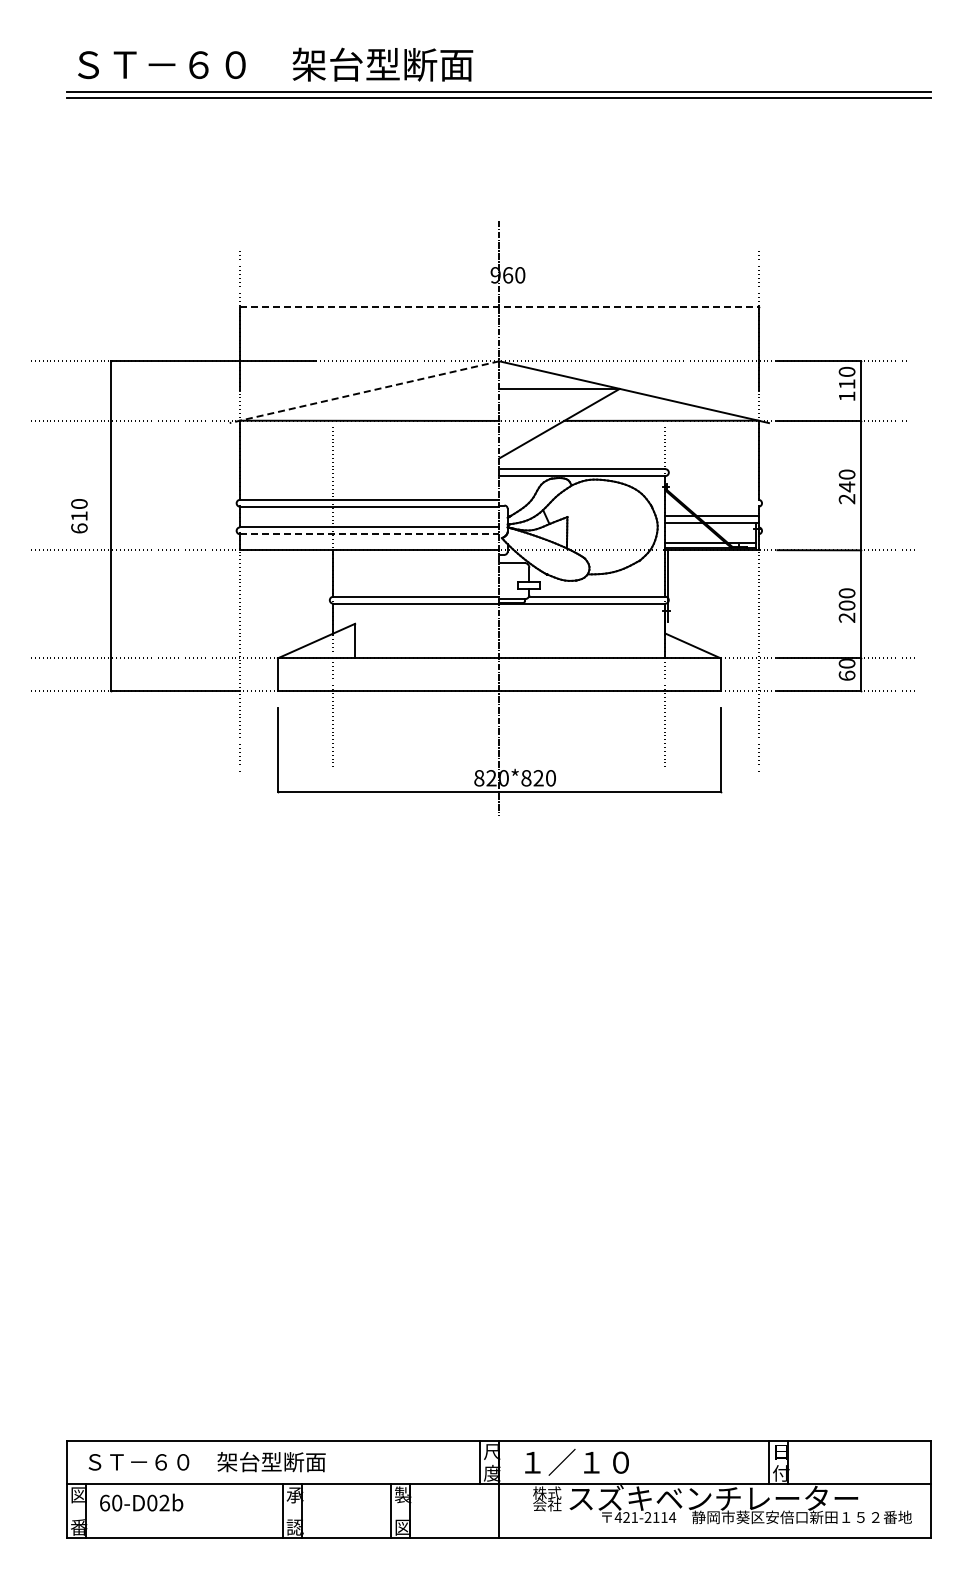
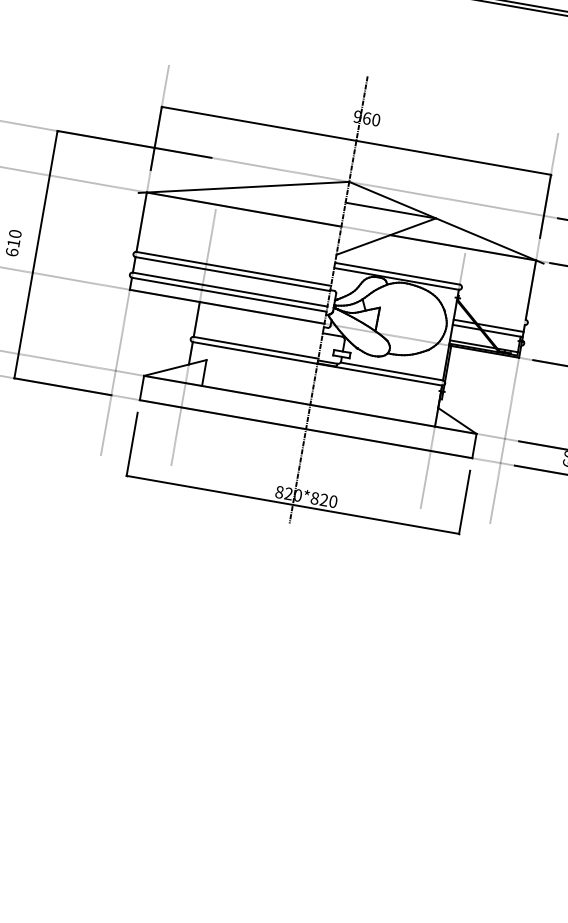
line: (499, 306) -> (356, 140), dashed -> solid
line: (364, 392) -> (243, 187), dashed -> solid
line: (369, 534) -> (229, 294), dashed -> solid

